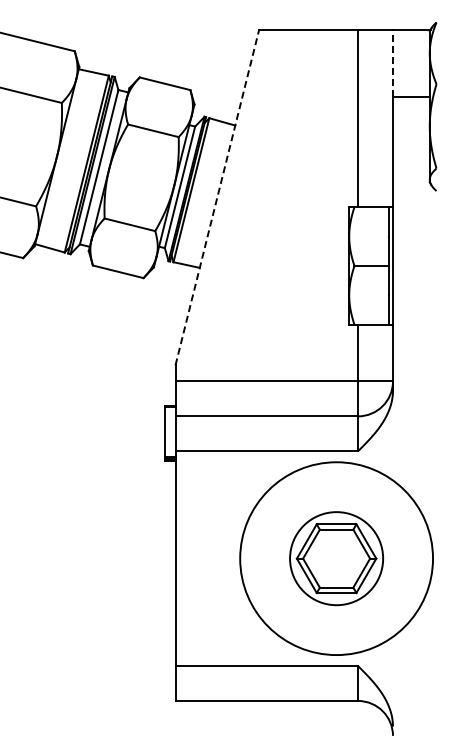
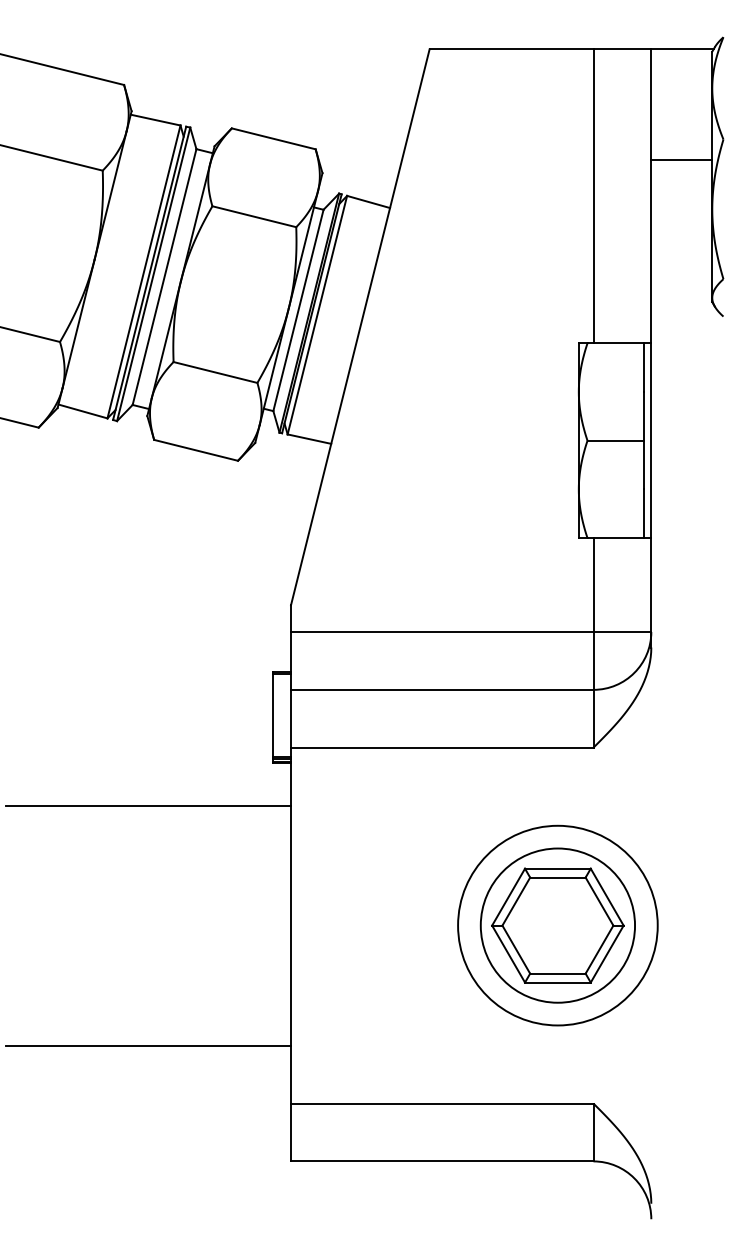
line: (392, 63) -> (650, 105), dashed -> solid
line: (217, 197) -> (360, 327), dashed -> solid
line: (89, 486) -> (148, 806), added
circle: (336, 558) -> (557, 925), size x0.62
line: (89, 631) -> (148, 1046), added

